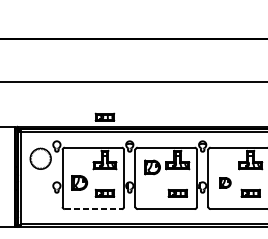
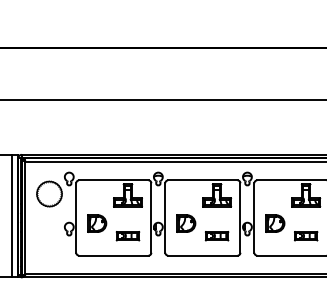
part: (104, 117) -> (127, 143), removed
part: (152, 167) -> (186, 223), moved
line: (10, 176) -> (12, 215), added
part: (225, 182) -> (275, 223), size x1.43
line: (93, 209) -> (113, 255), dashed -> solid

